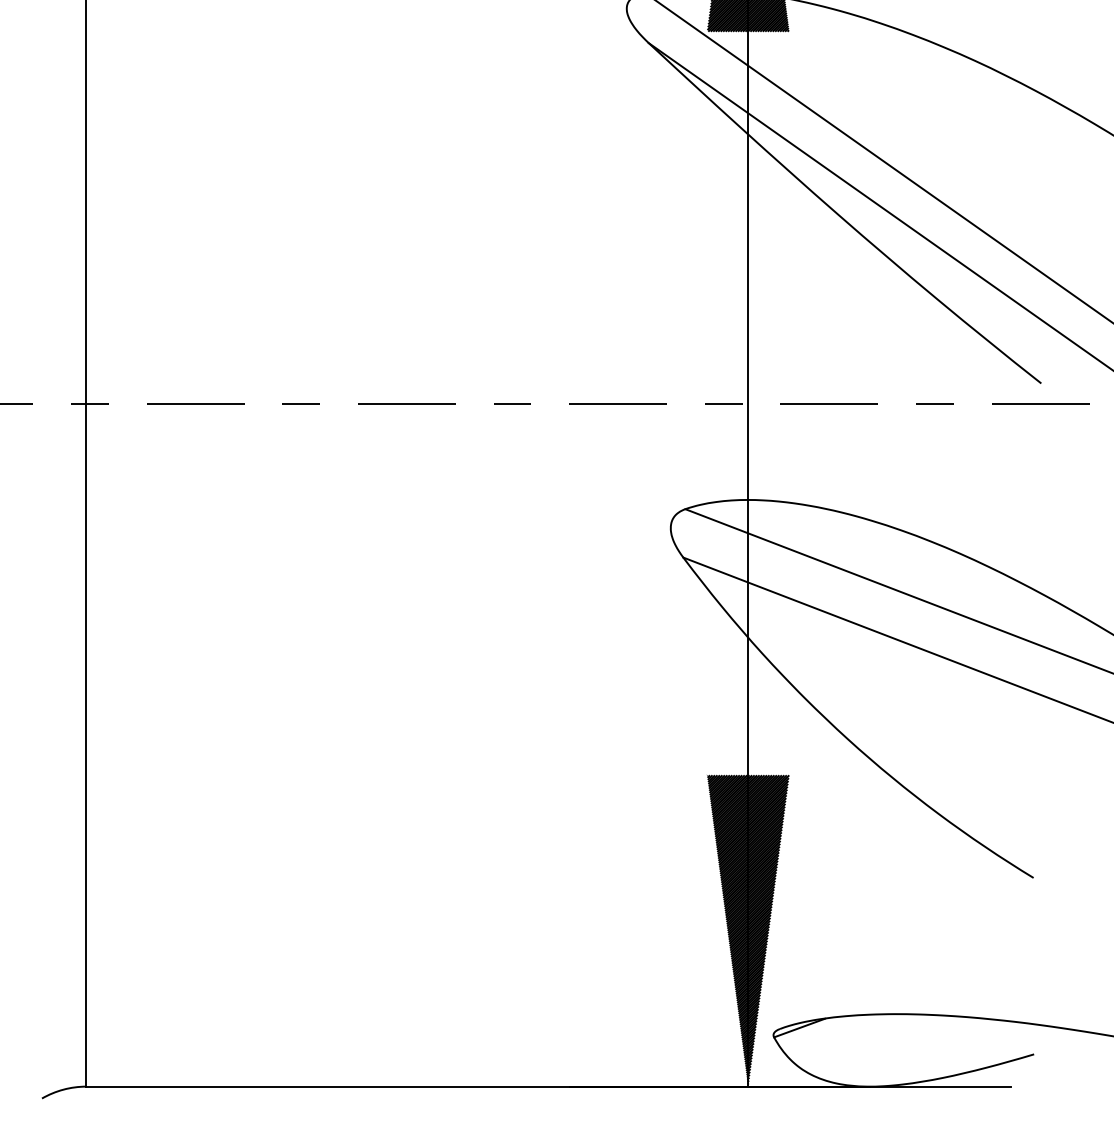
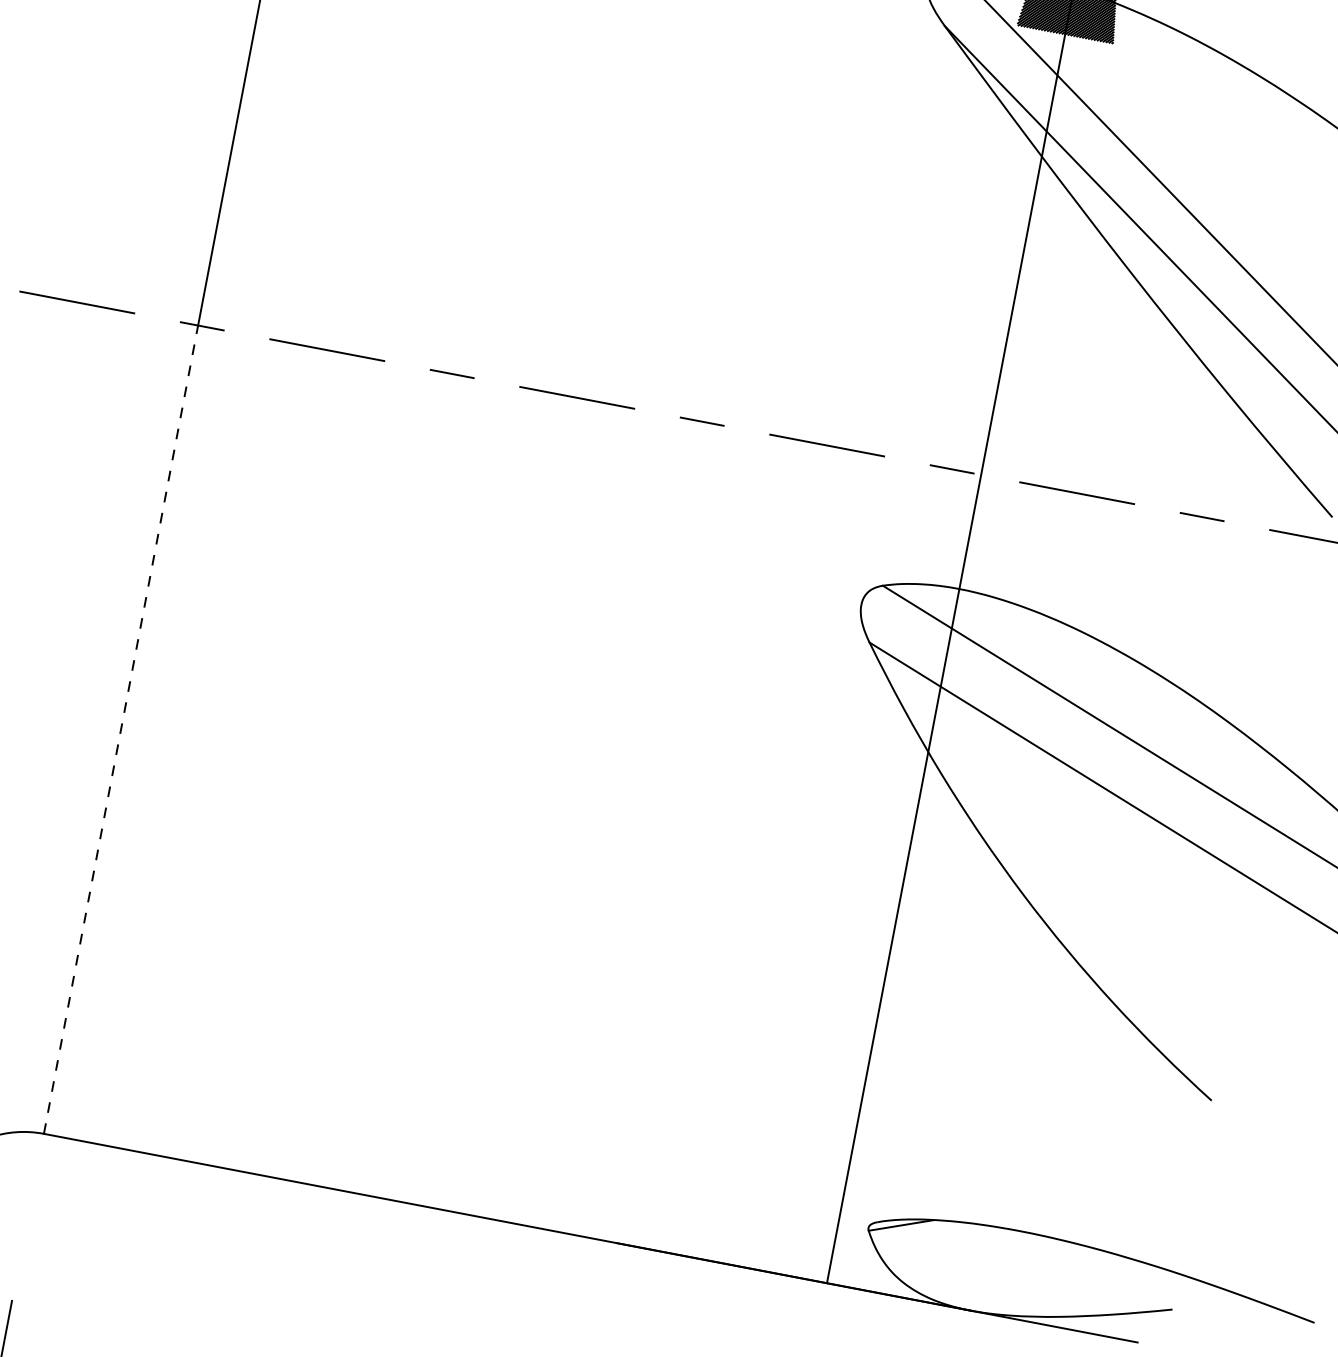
line: (86, 745) -> (120, 730), solid -> dashed
hatch: (748, 930) -> (862, 1098), removed

